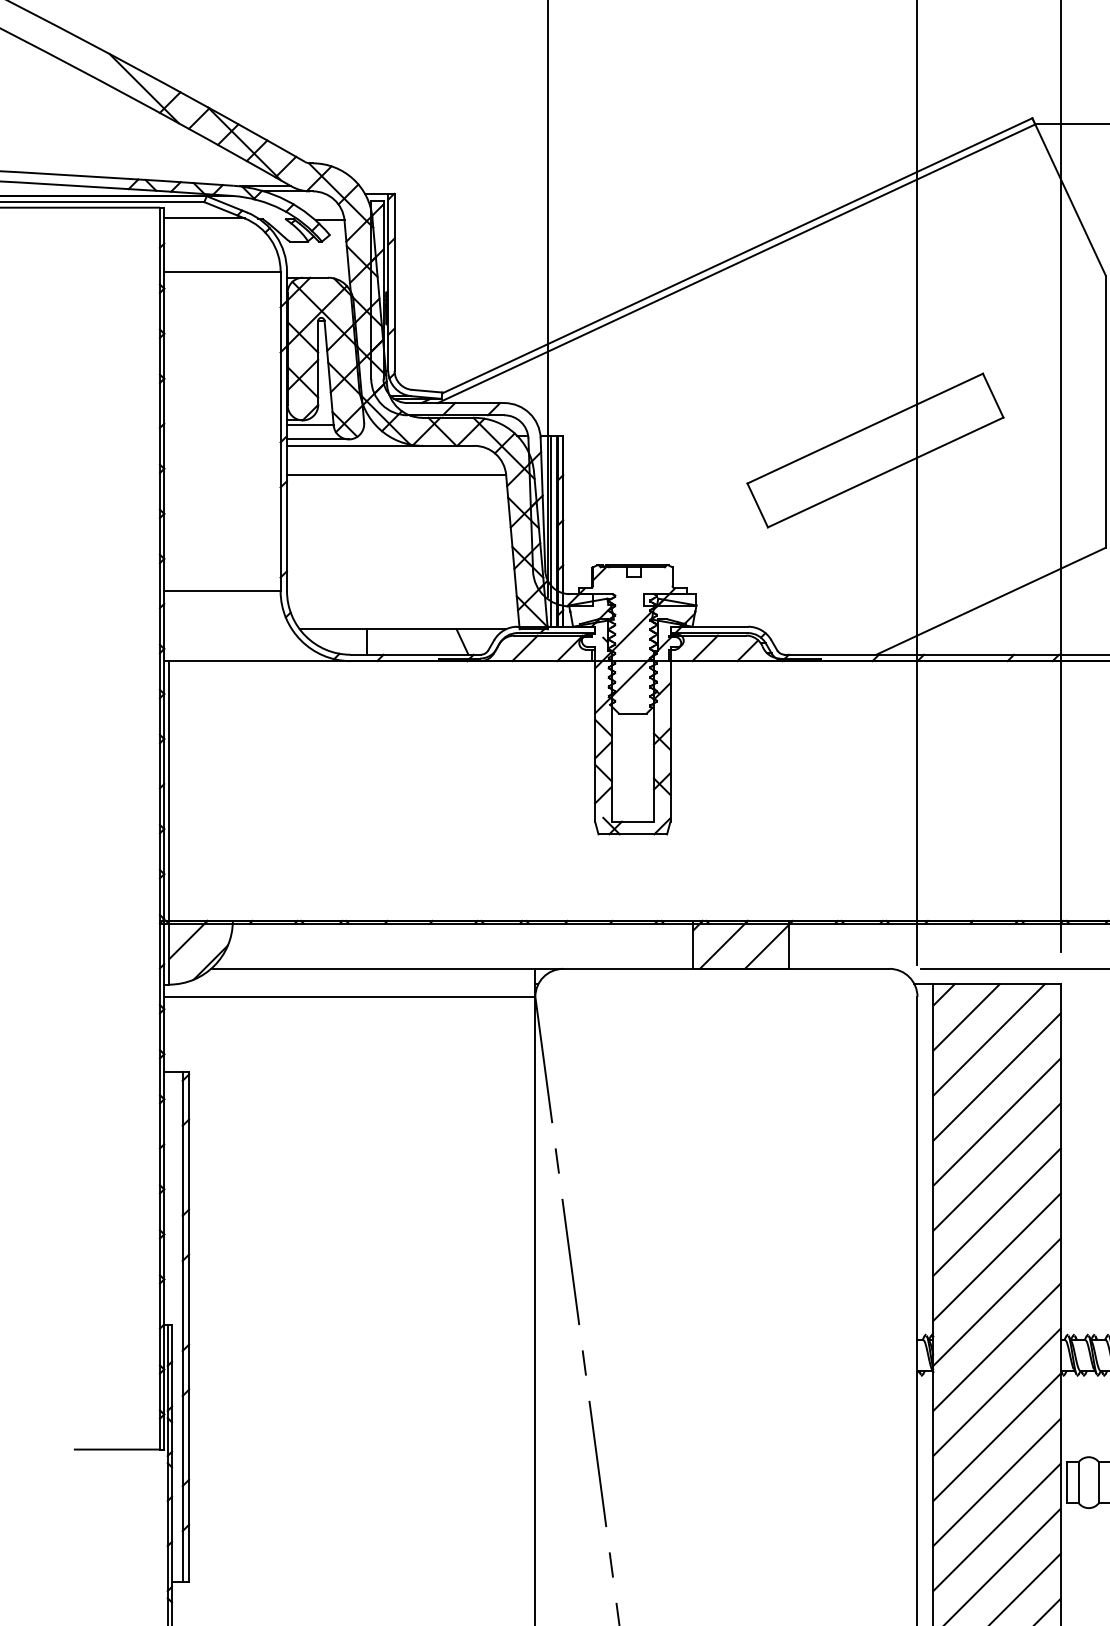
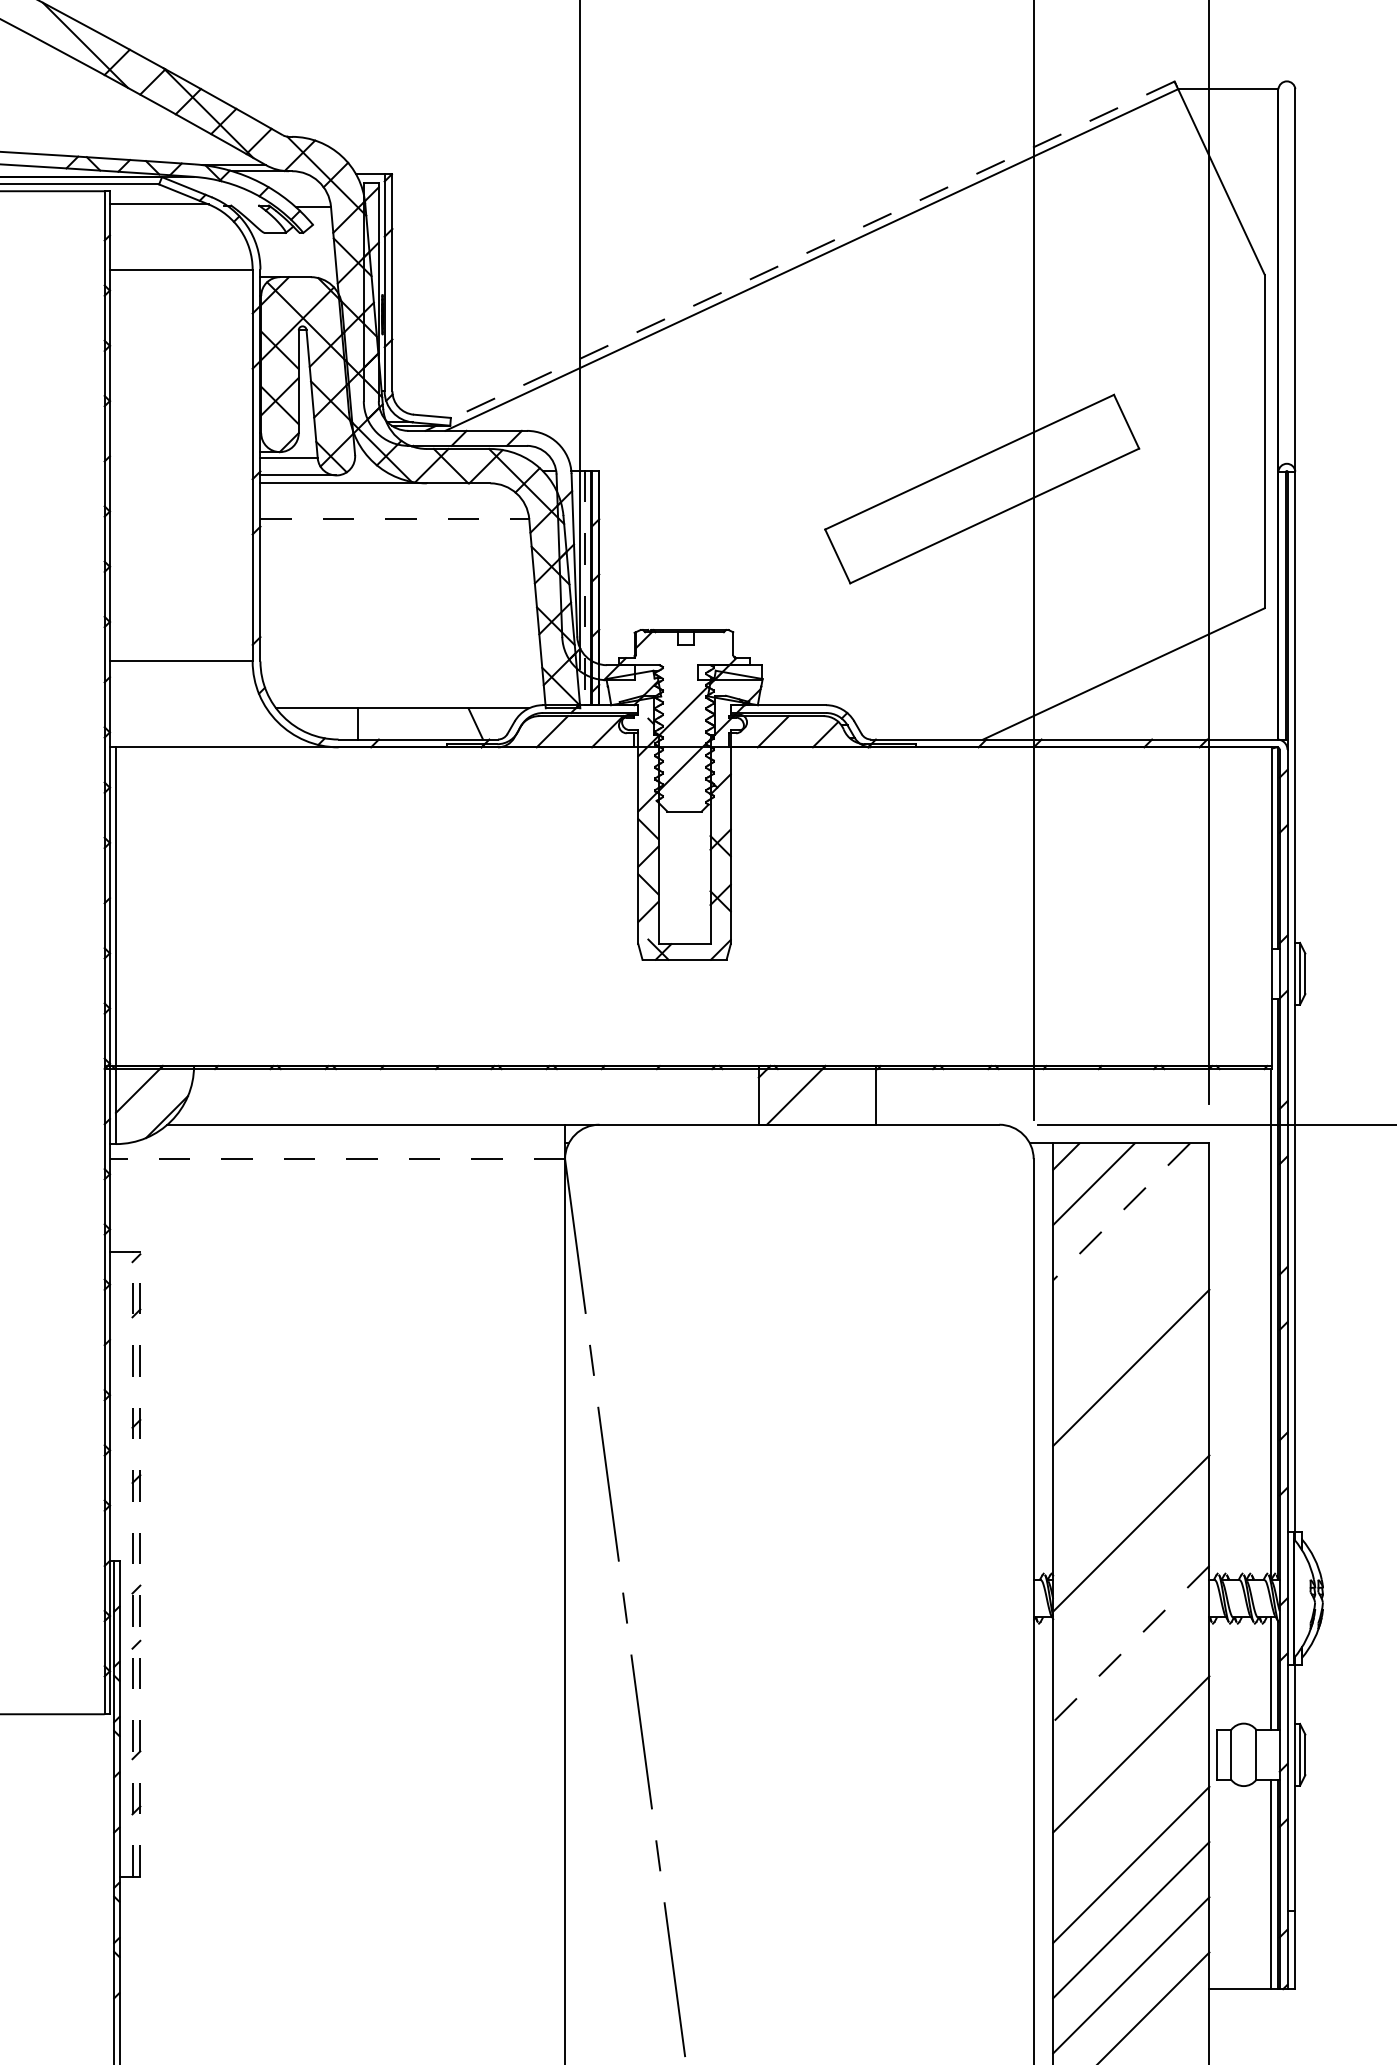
line: (737, 256) -> (812, 250), solid -> dashed
line: (397, 475) -> (395, 519), solid -> dashed
line: (551, 531) -> (584, 588), solid -> dashed
line: (766, 946) -> (848, 1097), removed
line: (349, 997) -> (337, 1159), solid -> dashed
line: (989, 1039) -> (1121, 1211), solid -> dashed
line: (997, 1077) -> (1131, 1257), removed
line: (997, 1121) -> (1131, 1312), removed
line: (997, 1211) -> (1131, 1422), removed
line: (997, 1257) -> (1131, 1478), removed
line: (182, 1326) -> (132, 1563), solid -> dashed
line: (189, 1326) -> (140, 1563), solid -> dashed
line: (997, 1347) -> (1131, 1588), removed
line: (996, 1392) -> (1130, 1644), solid -> dashed
line: (997, 1437) -> (1131, 1699), removed
line: (997, 1527) -> (1131, 1809), removed

